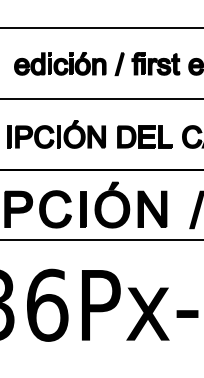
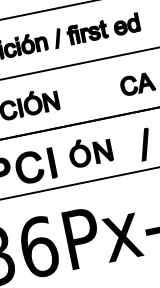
part: (144, 136) -> (90, 93), removed
part: (130, 204) -> (89, 151), size x0.7

